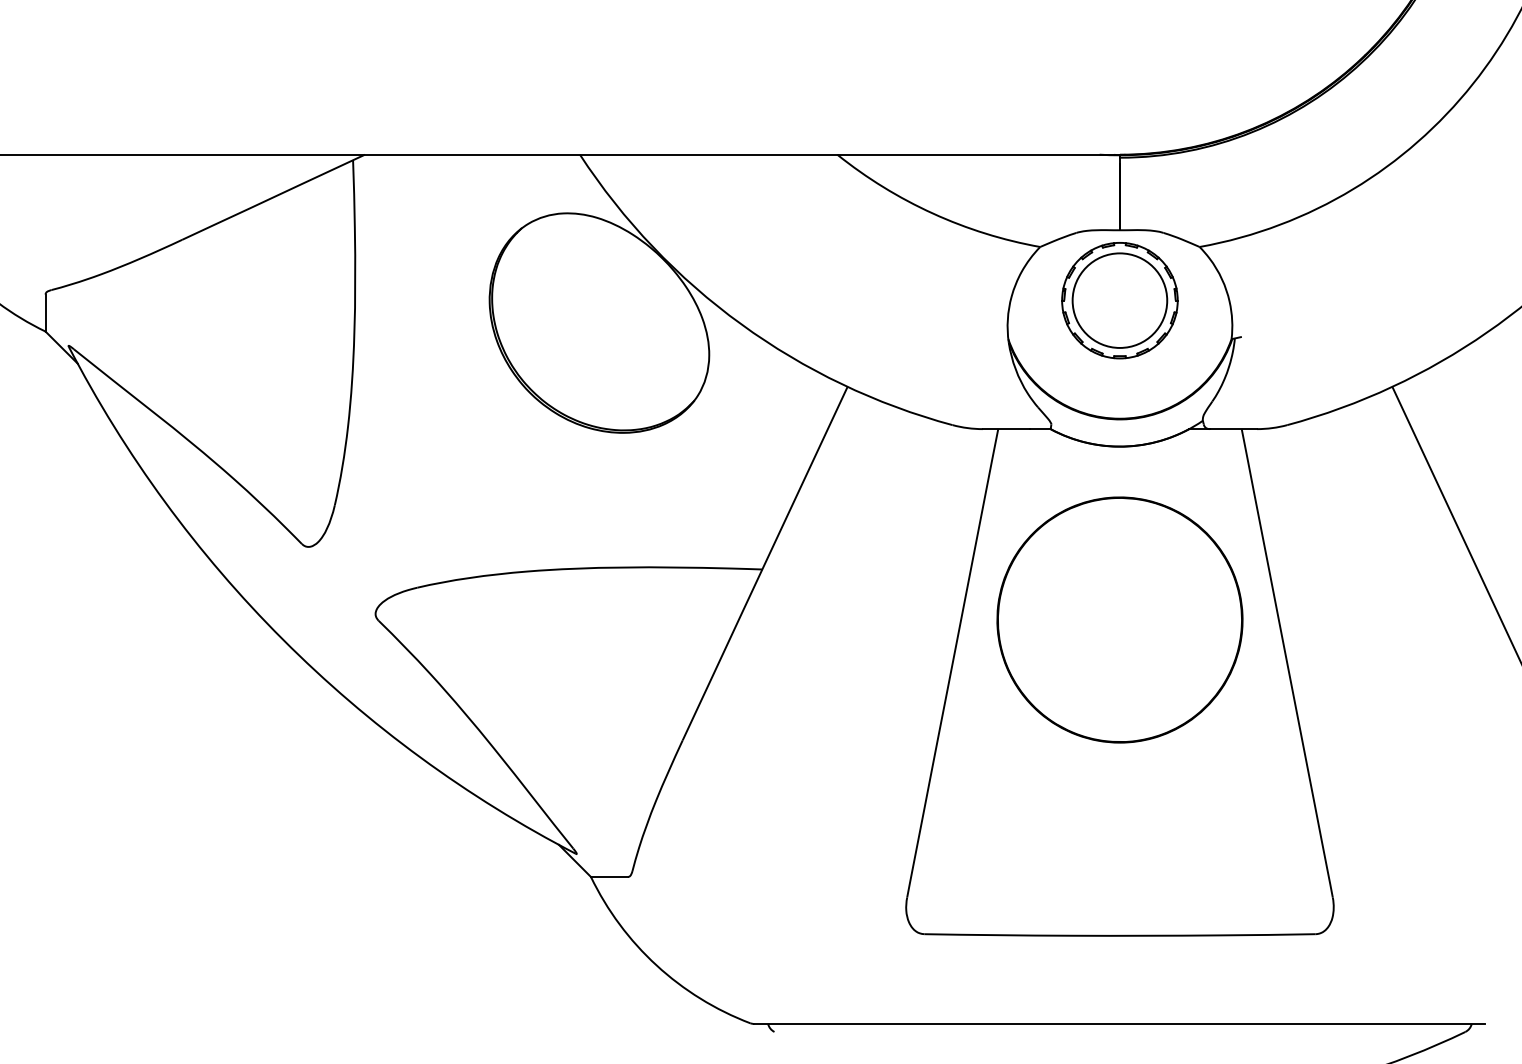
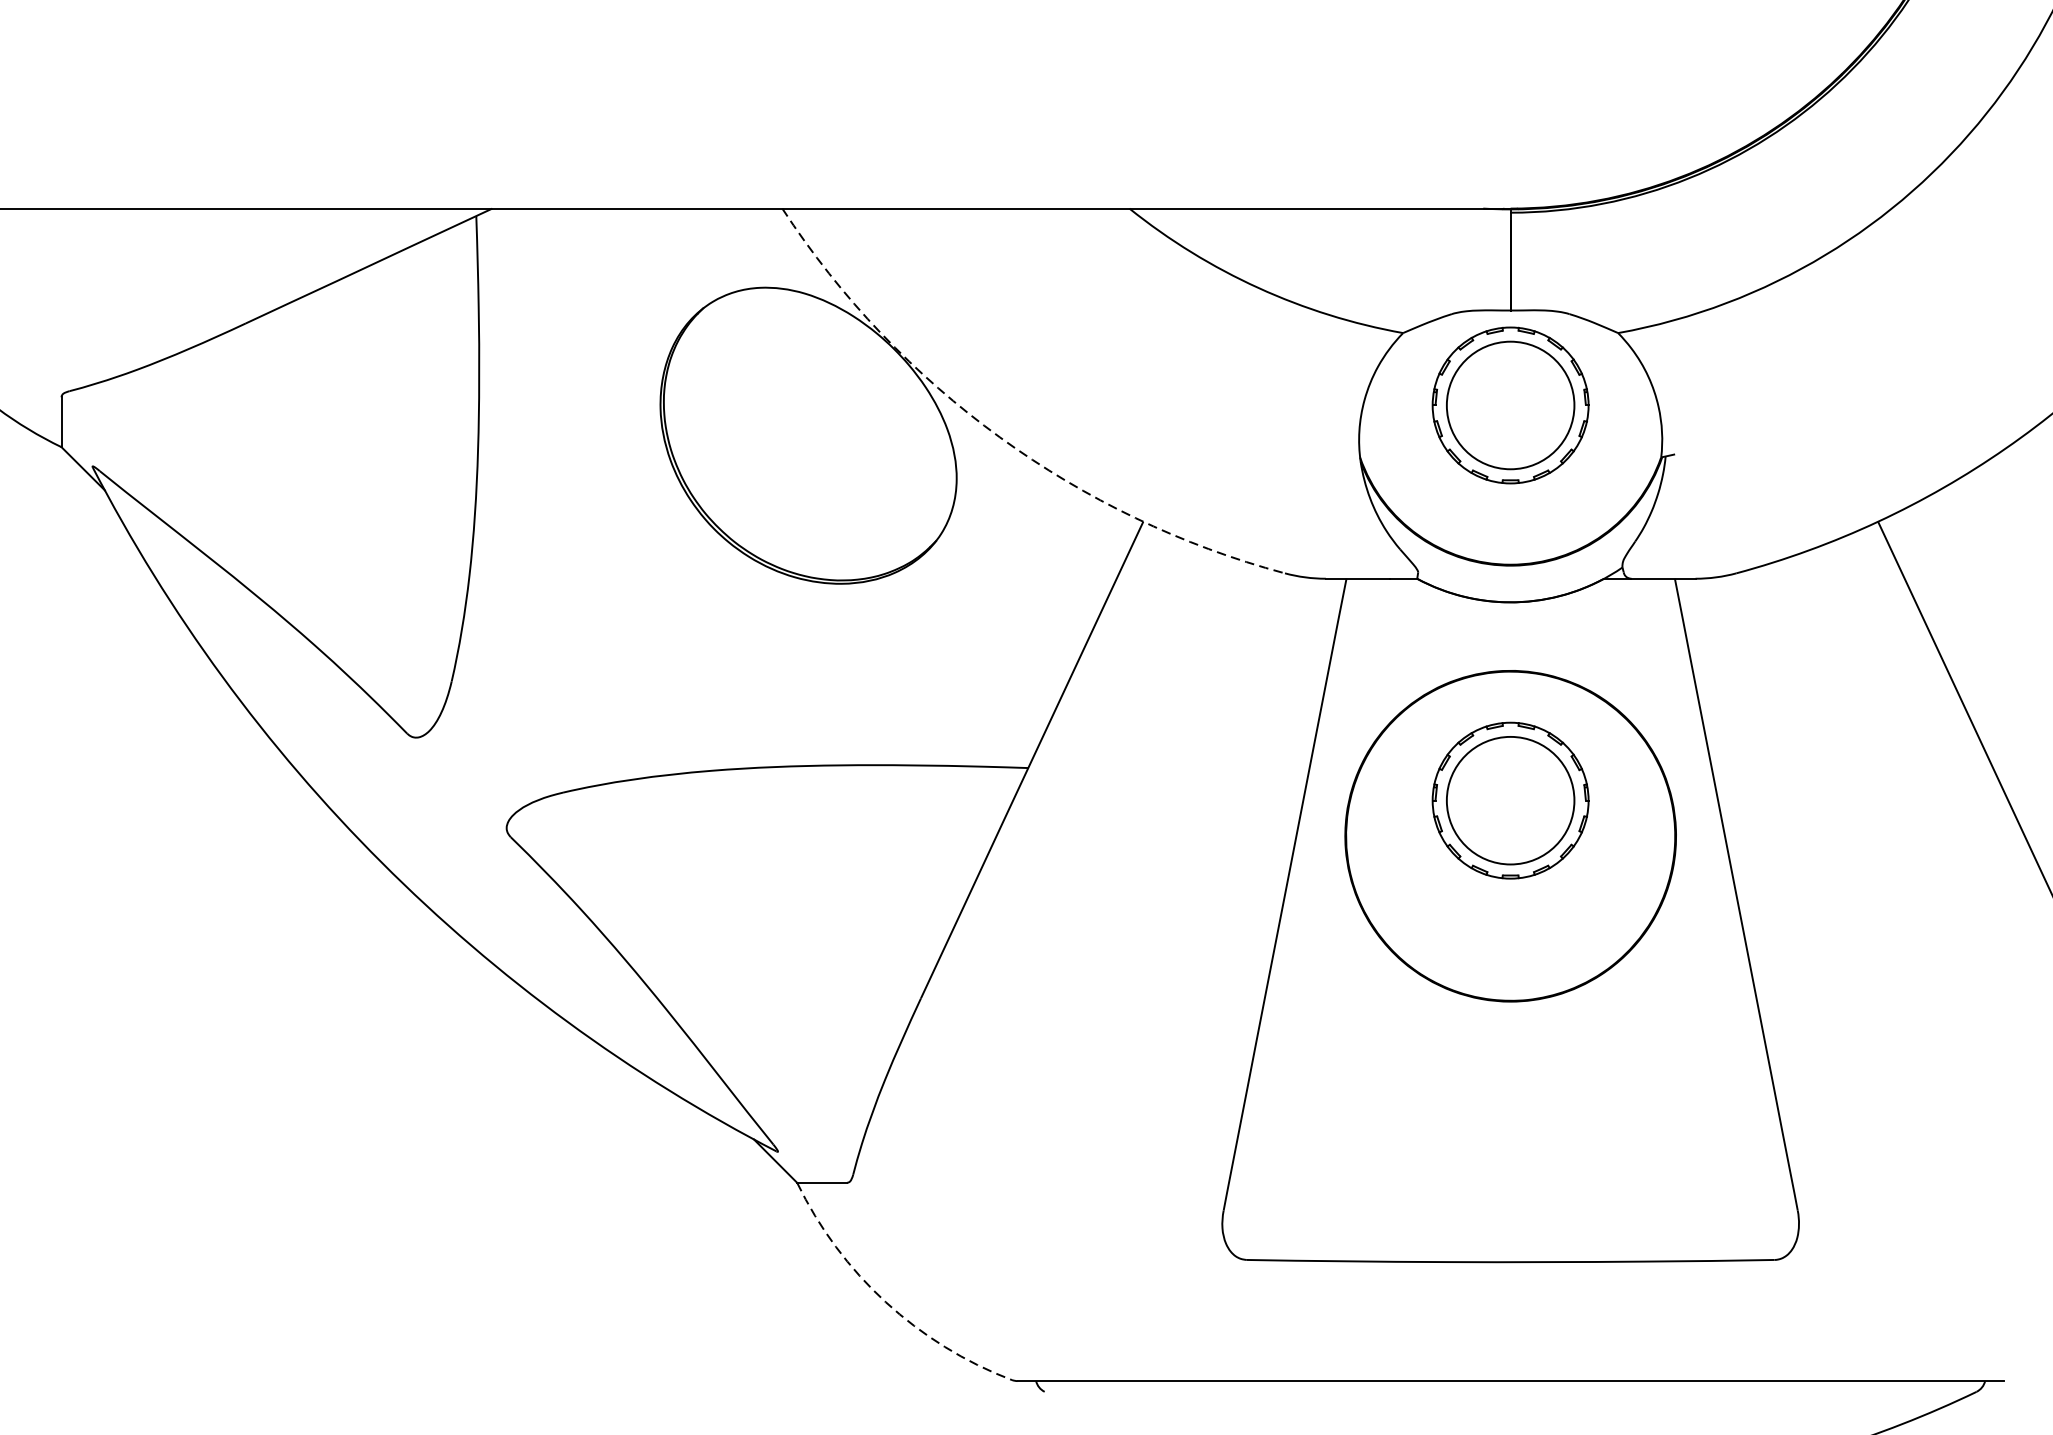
arc: (741, 324) -> (1000, 437), solid -> dashed
part: (1119, 593) -> (1510, 800), added
arc: (656, 965) -> (885, 1302), solid -> dashed

